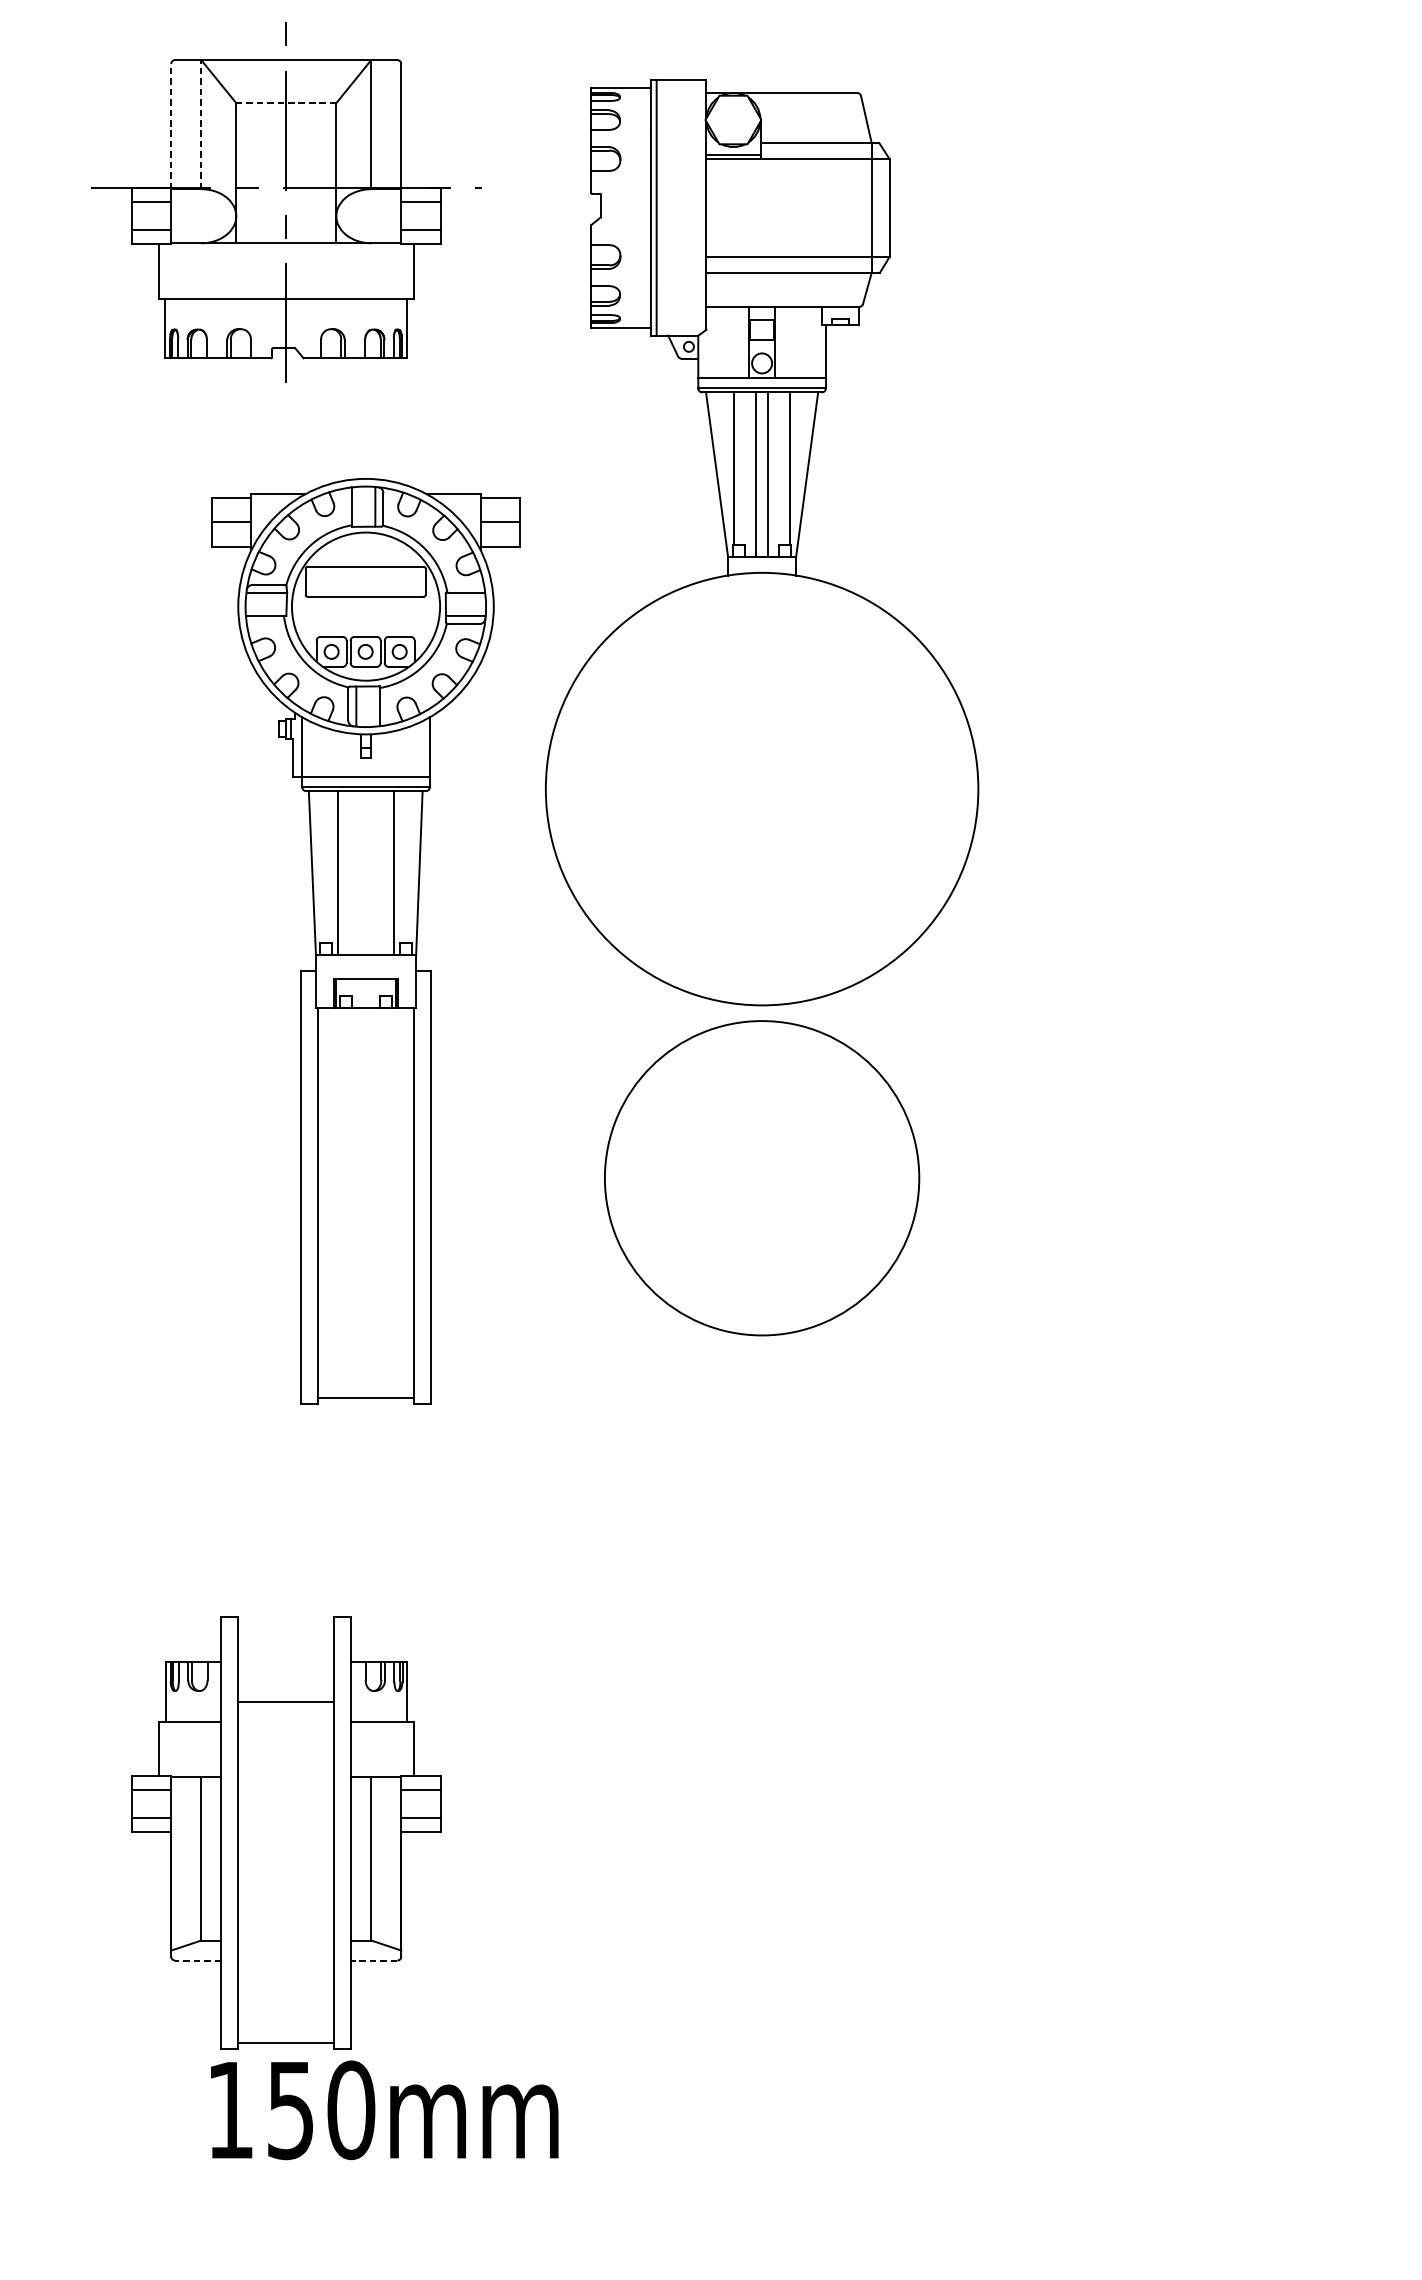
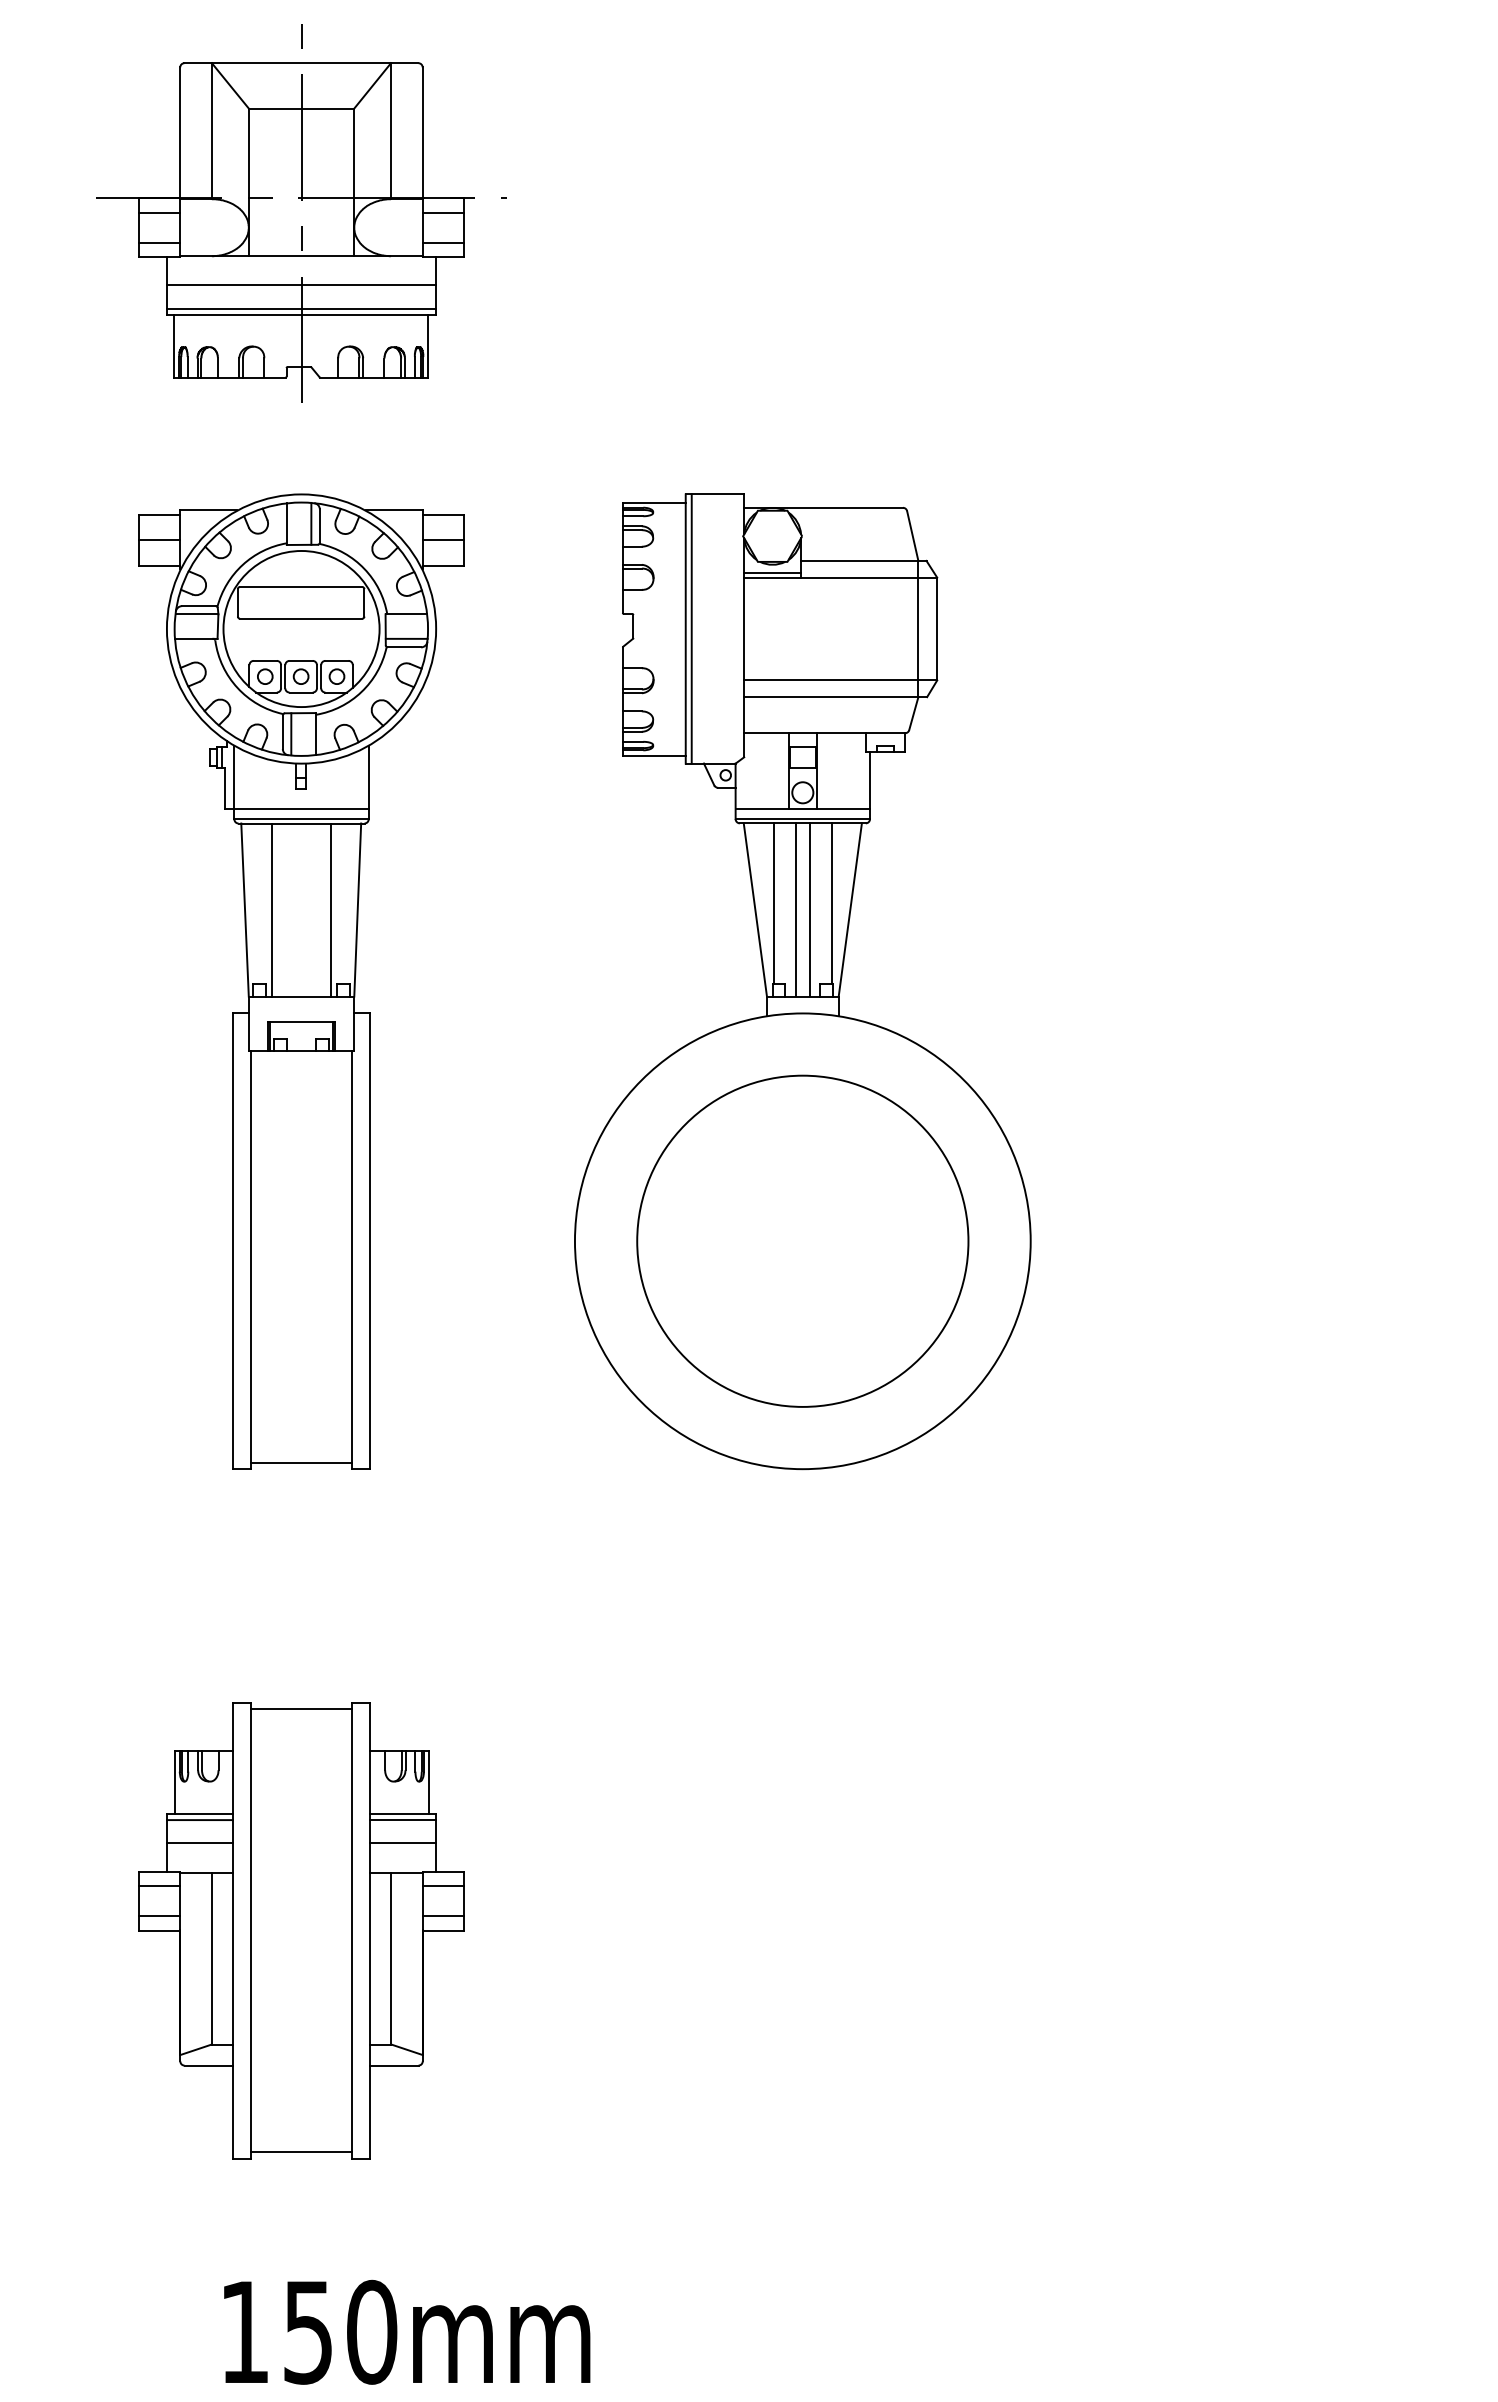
line: (286, 103) -> (301, 108), dashed -> solid
line: (200, 123) -> (211, 130), dashed -> solid
line: (171, 126) -> (180, 133), dashed -> solid
line: (286, 271) -> (301, 285), added
line: (285, 292) -> (300, 308), added
part: (761, 542) -> (802, 981), moved
part: (366, 941) -> (301, 981), moved
line: (286, 1702) -> (301, 1709), moved
line: (189, 1727) -> (199, 1820), added
line: (383, 1727) -> (403, 1820), added
line: (189, 1749) -> (199, 1843), added
line: (383, 1749) -> (403, 1843), added
line: (198, 1960) -> (208, 2065), dashed -> solid
line: (373, 1960) -> (393, 2065), dashed -> solid
text: (384, 2109) -> (407, 2331), moved

